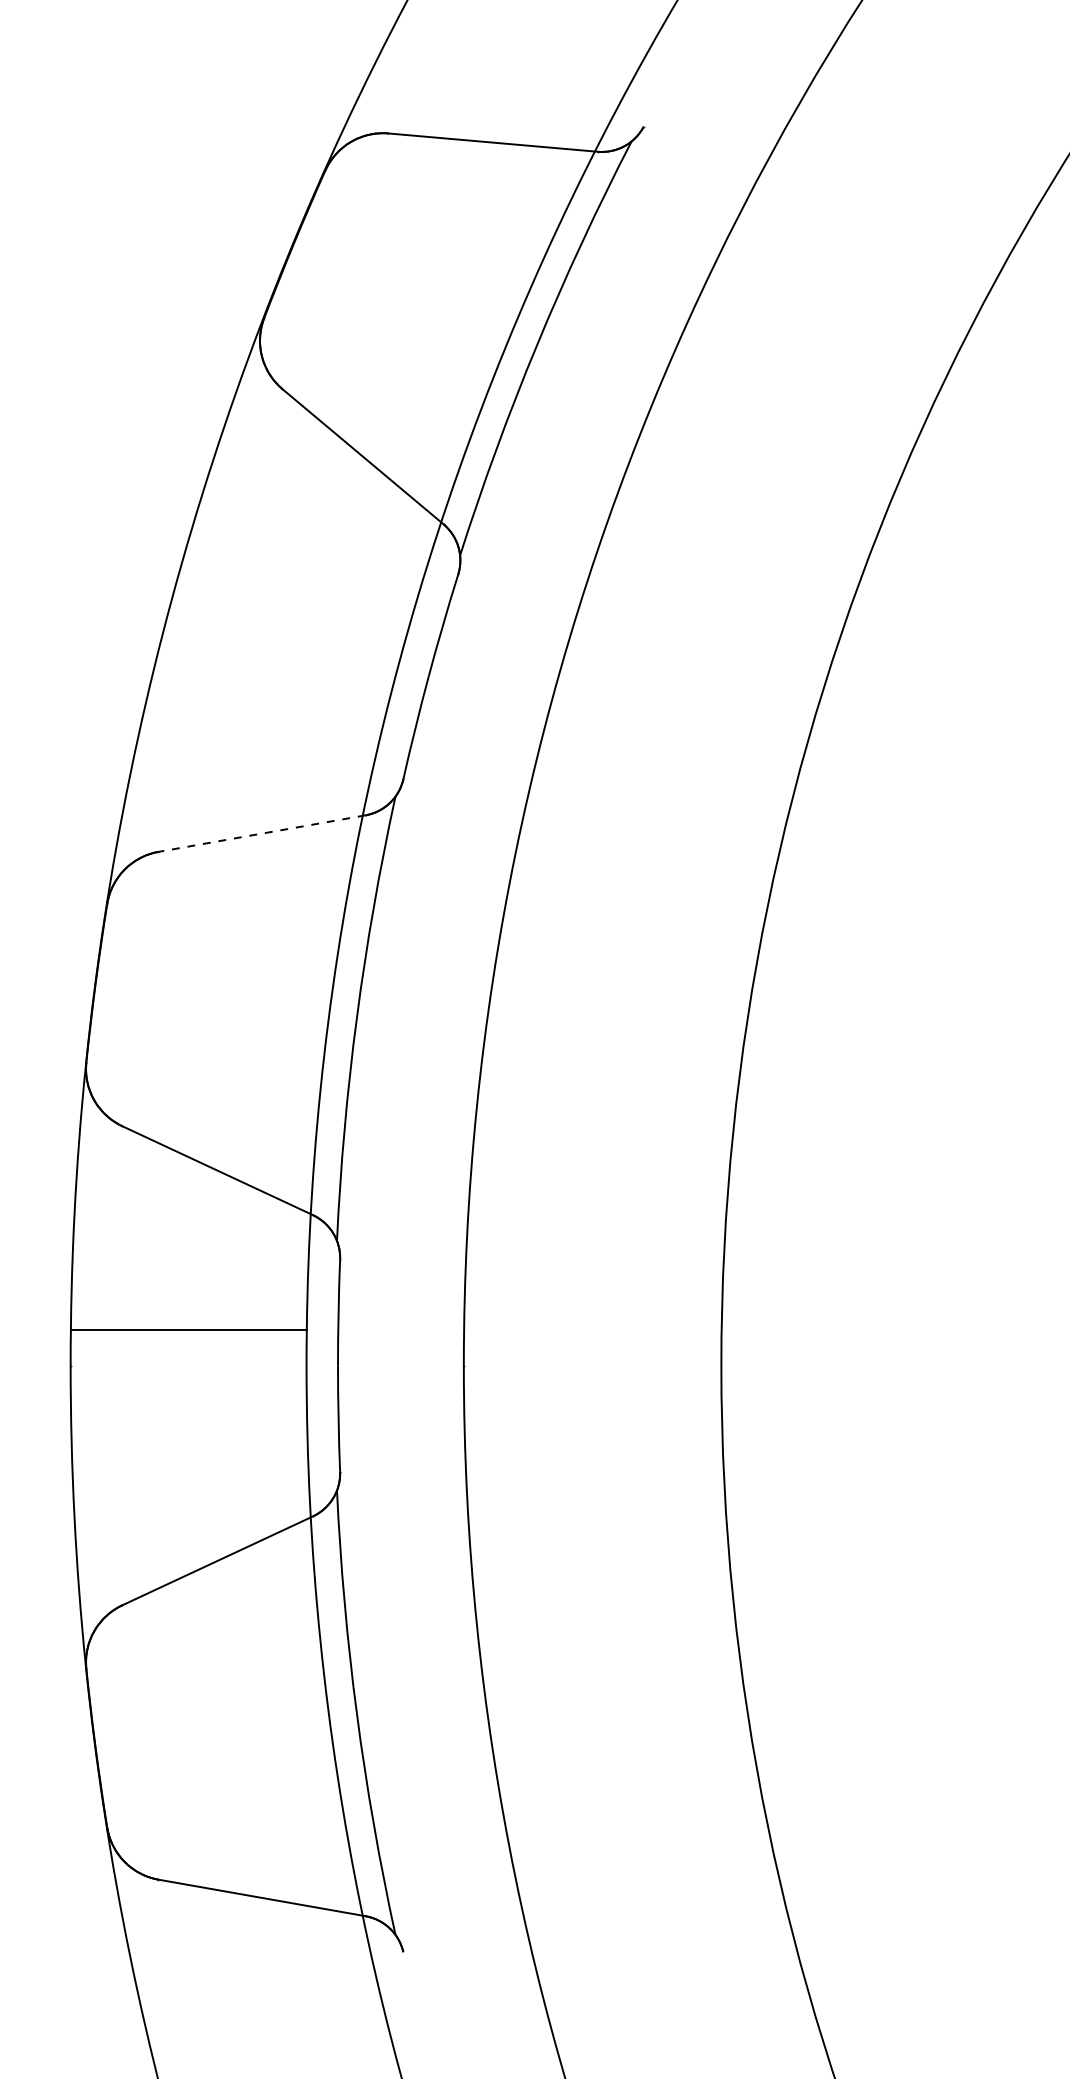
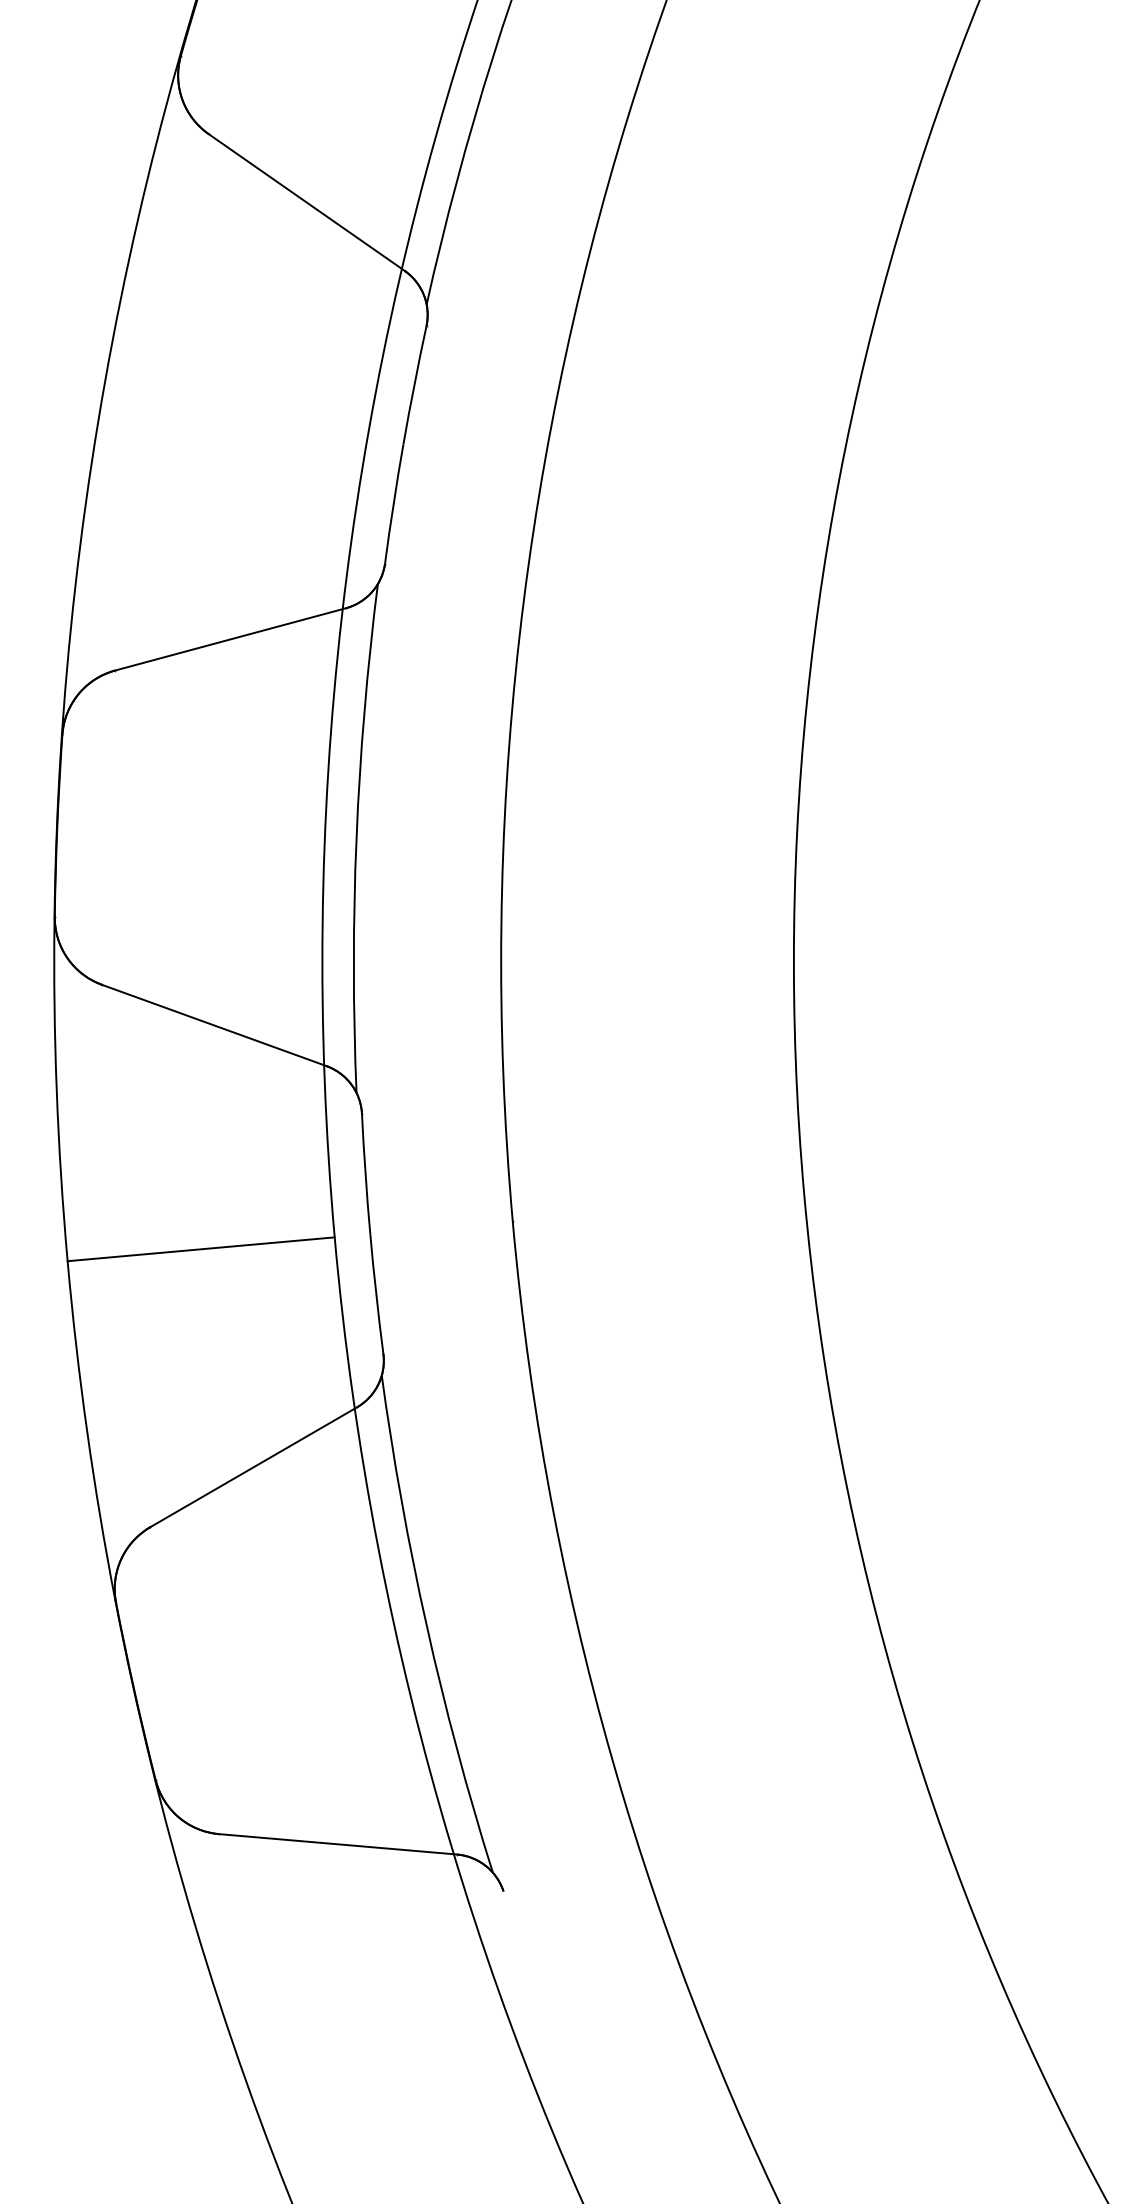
line: (261, 833) -> (229, 639), dashed -> solid
line: (188, 1329) -> (201, 1248), moved

